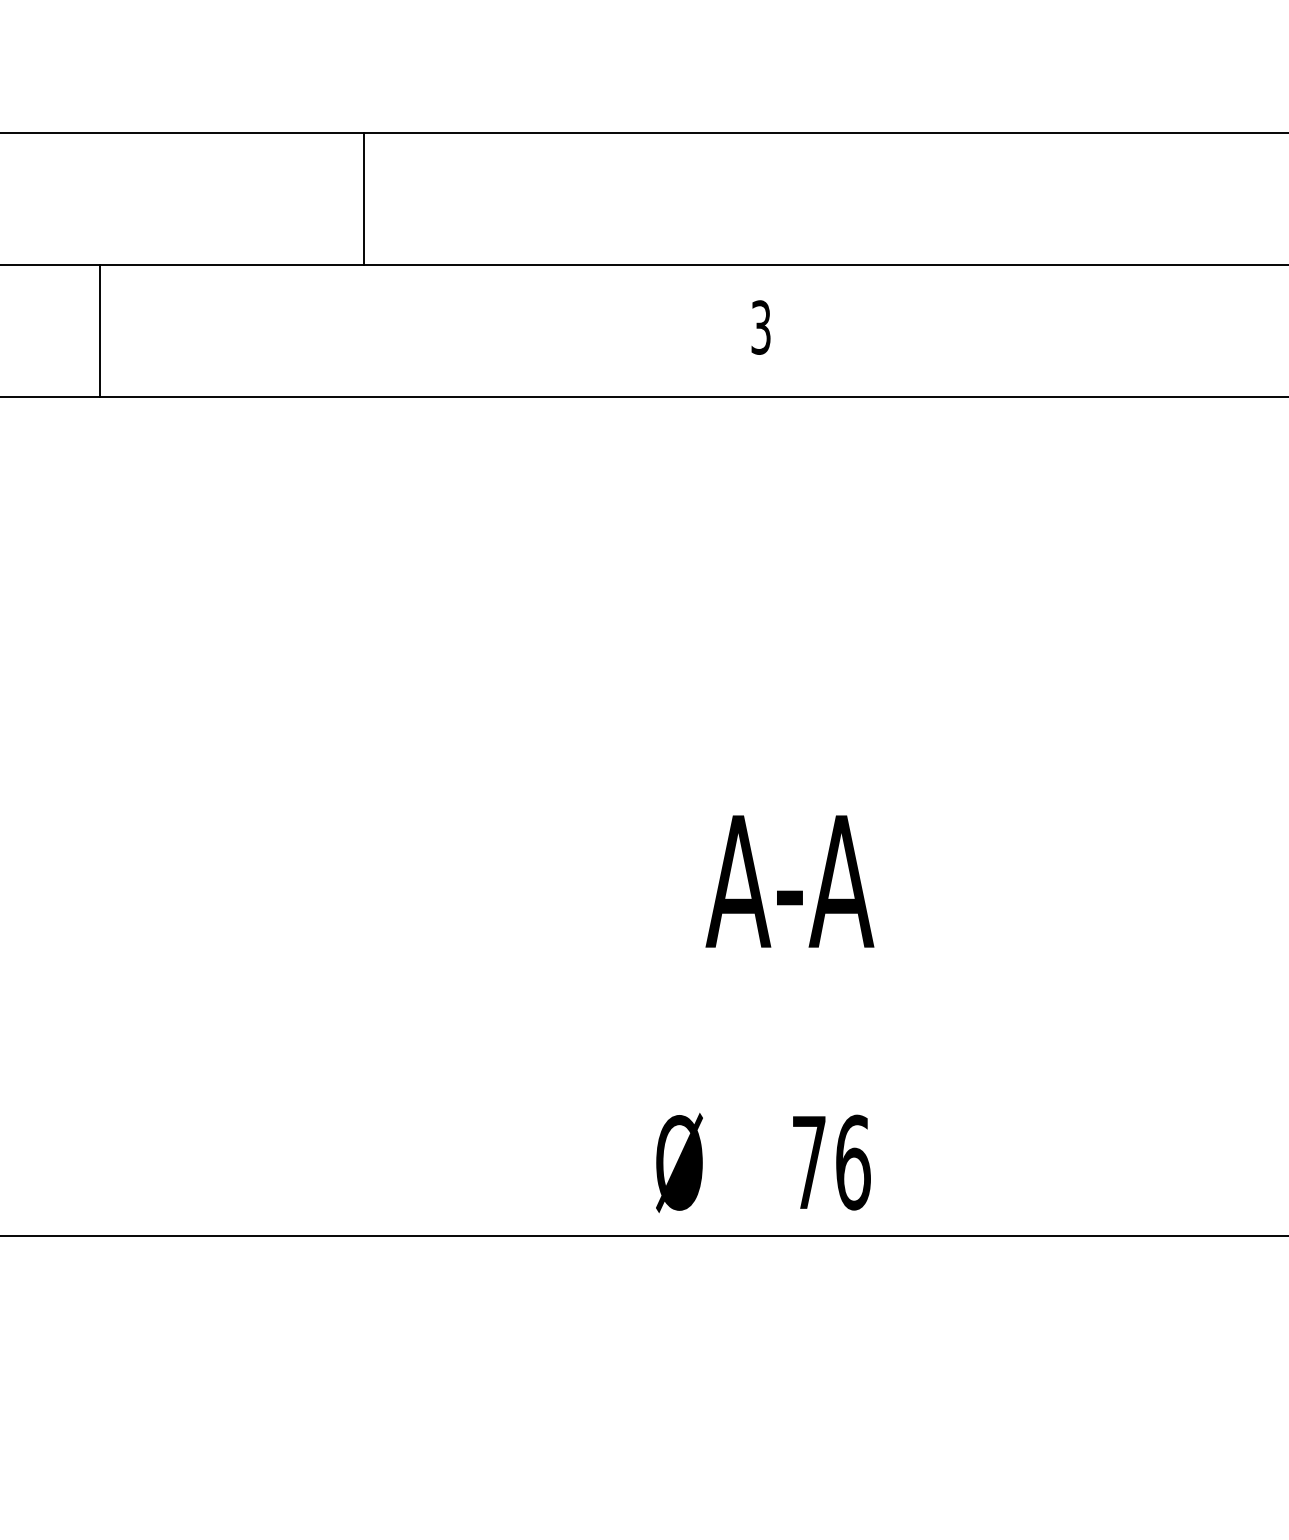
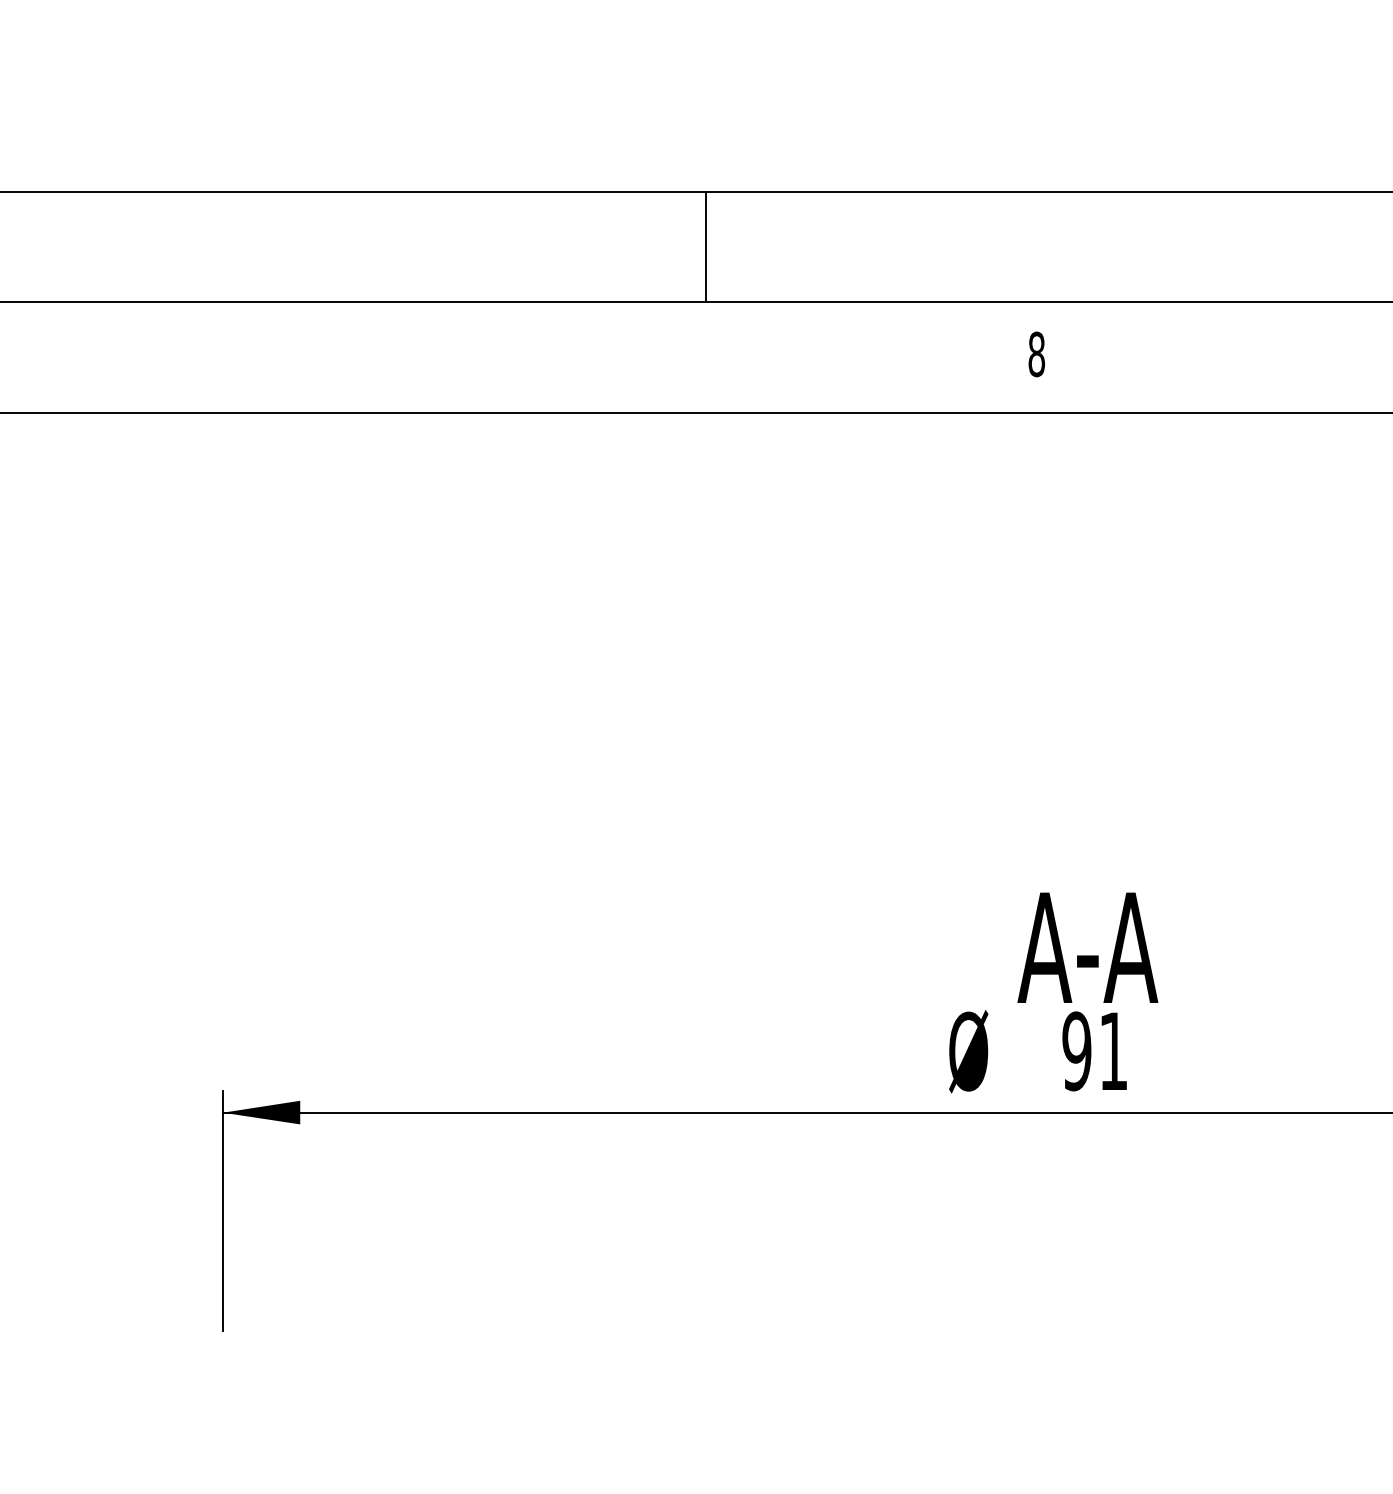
text: (760, 327) -> (1036, 354), 3 -> 8
line: (99, 331) -> (484, 357), removed
text: (789, 881) -> (1087, 947), moved
text: (831, 1162) -> (1095, 1051), 76 -> 91

